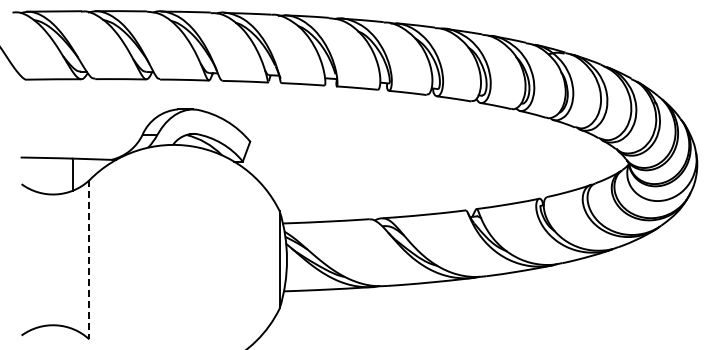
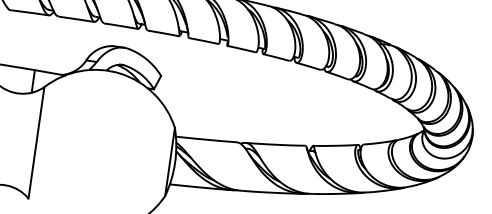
line: (89, 260) -> (36, 143), dashed -> solid

